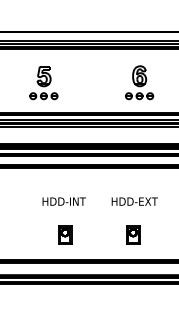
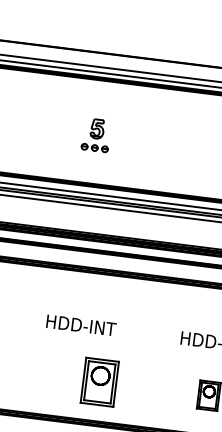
part: (43, 83) -> (95, 135), size x0.6
text: (63, 201) -> (80, 325), moved
part: (65, 234) -> (100, 381), size x1.6

